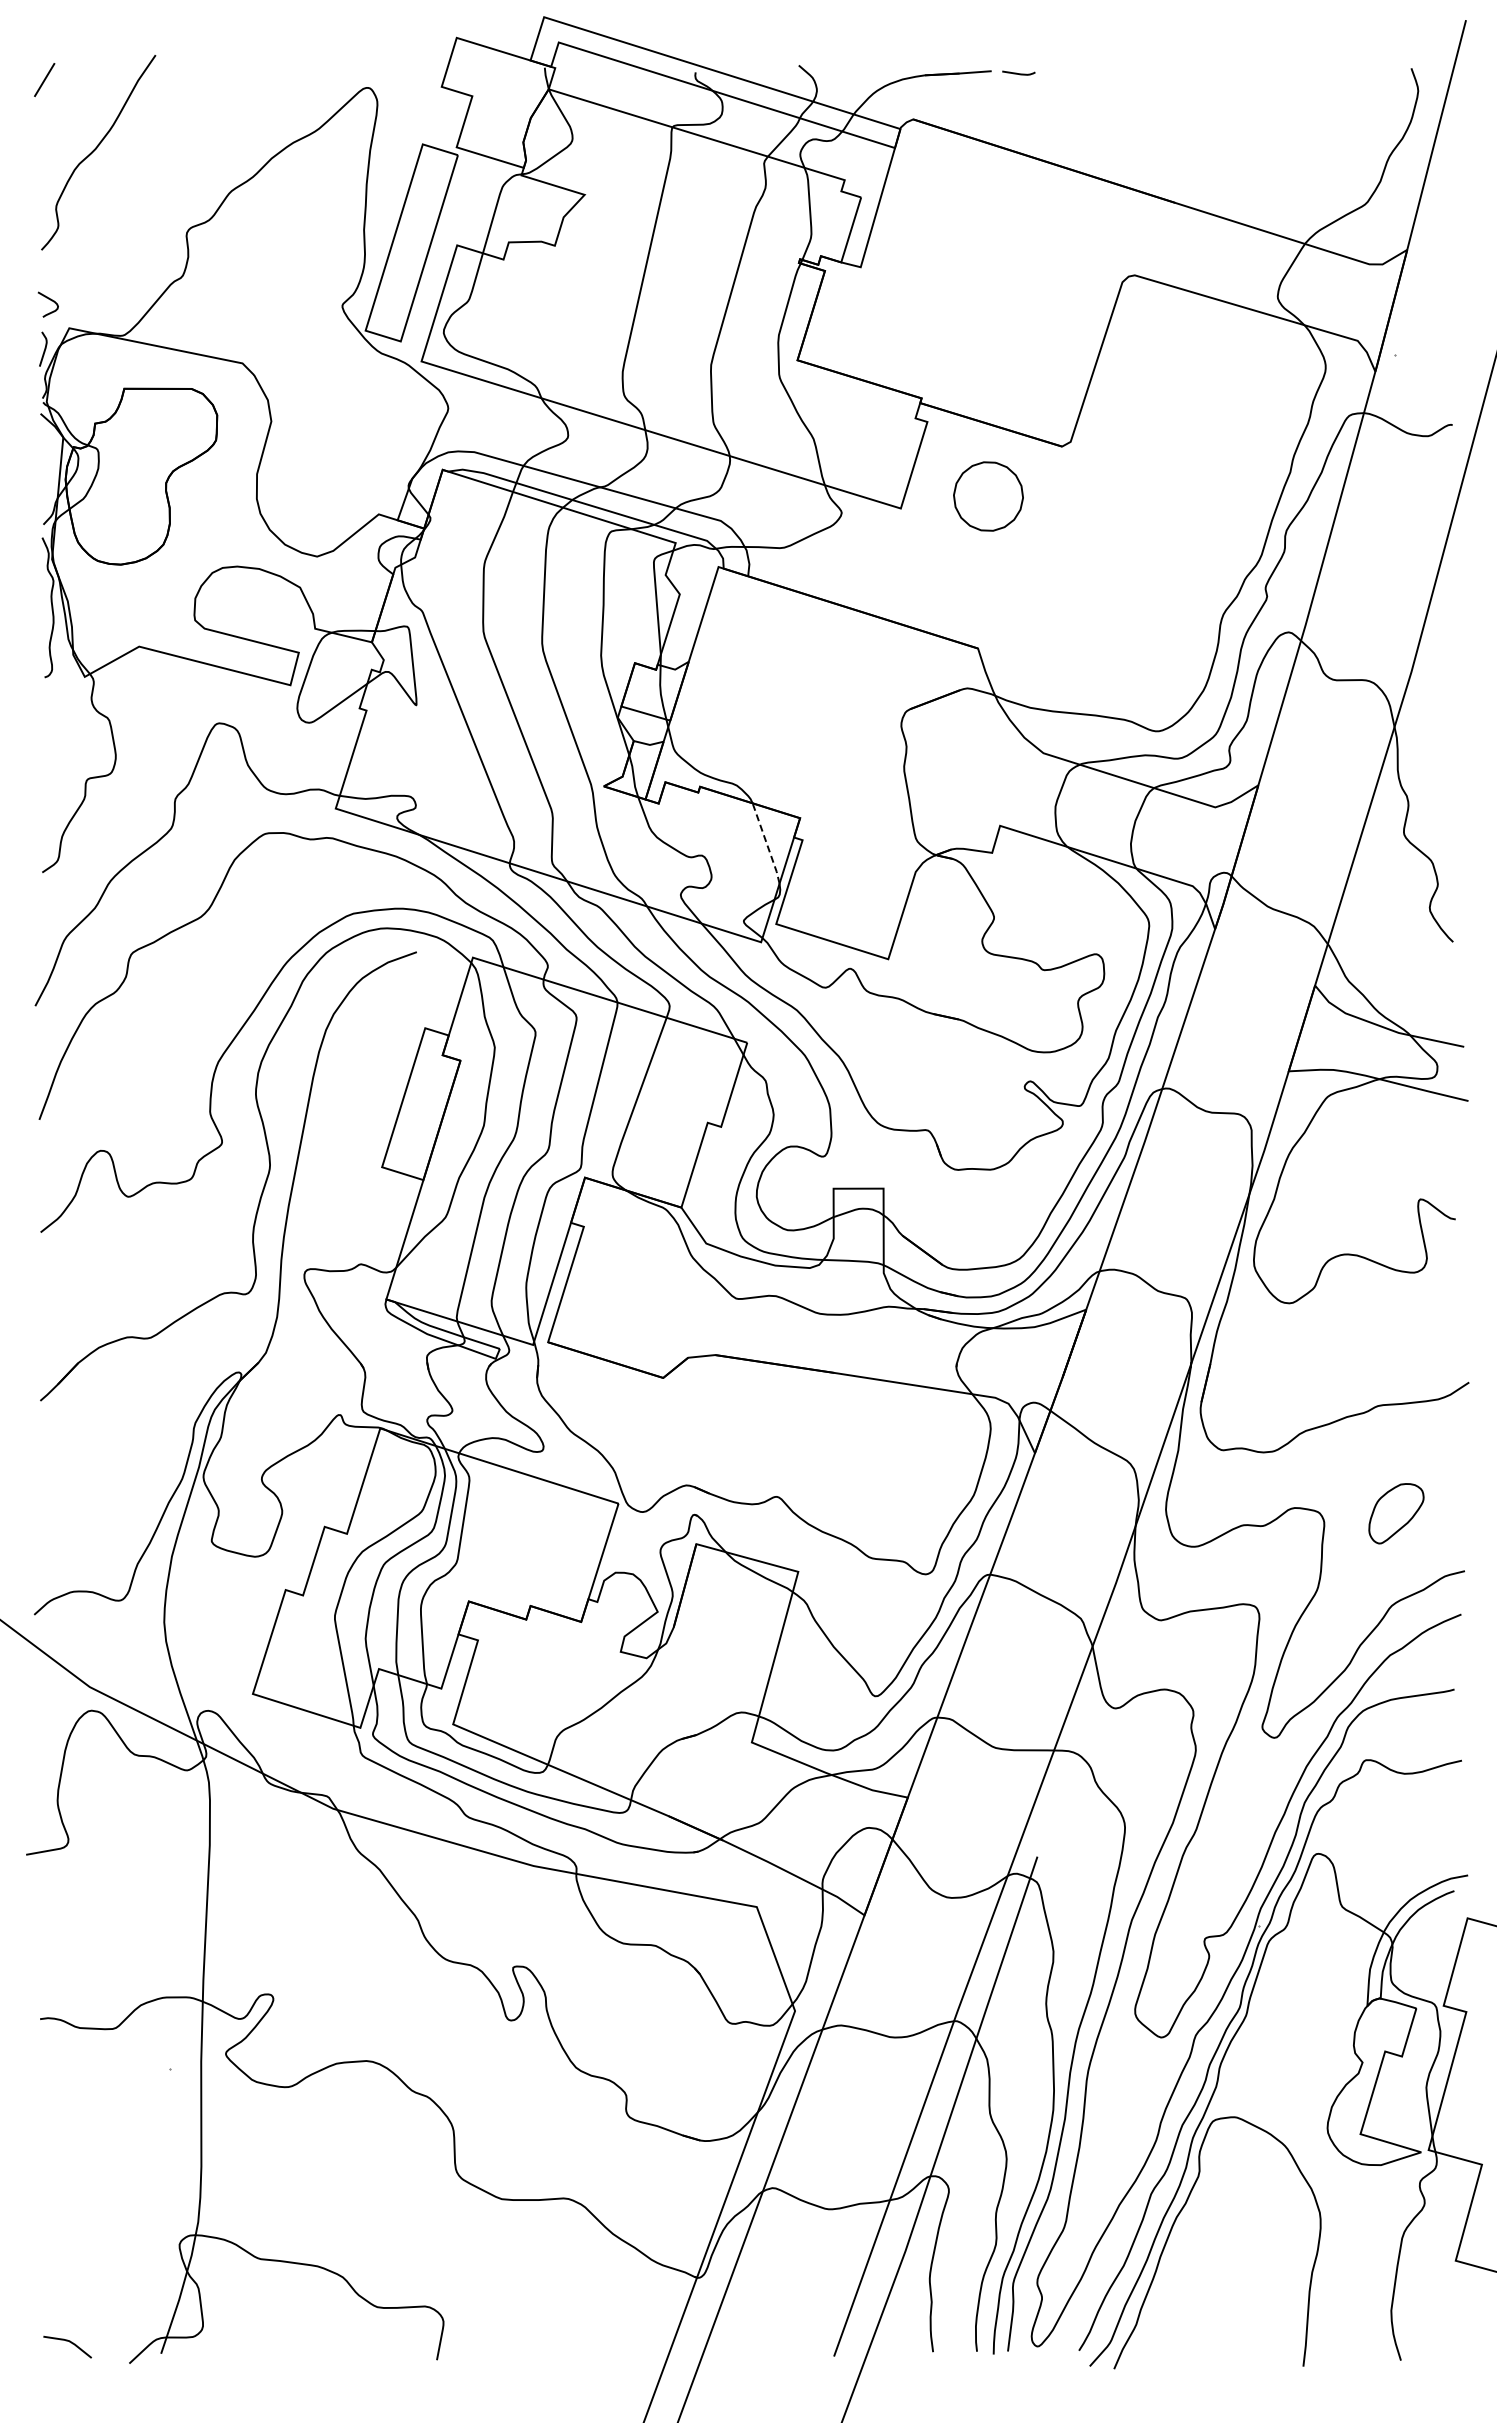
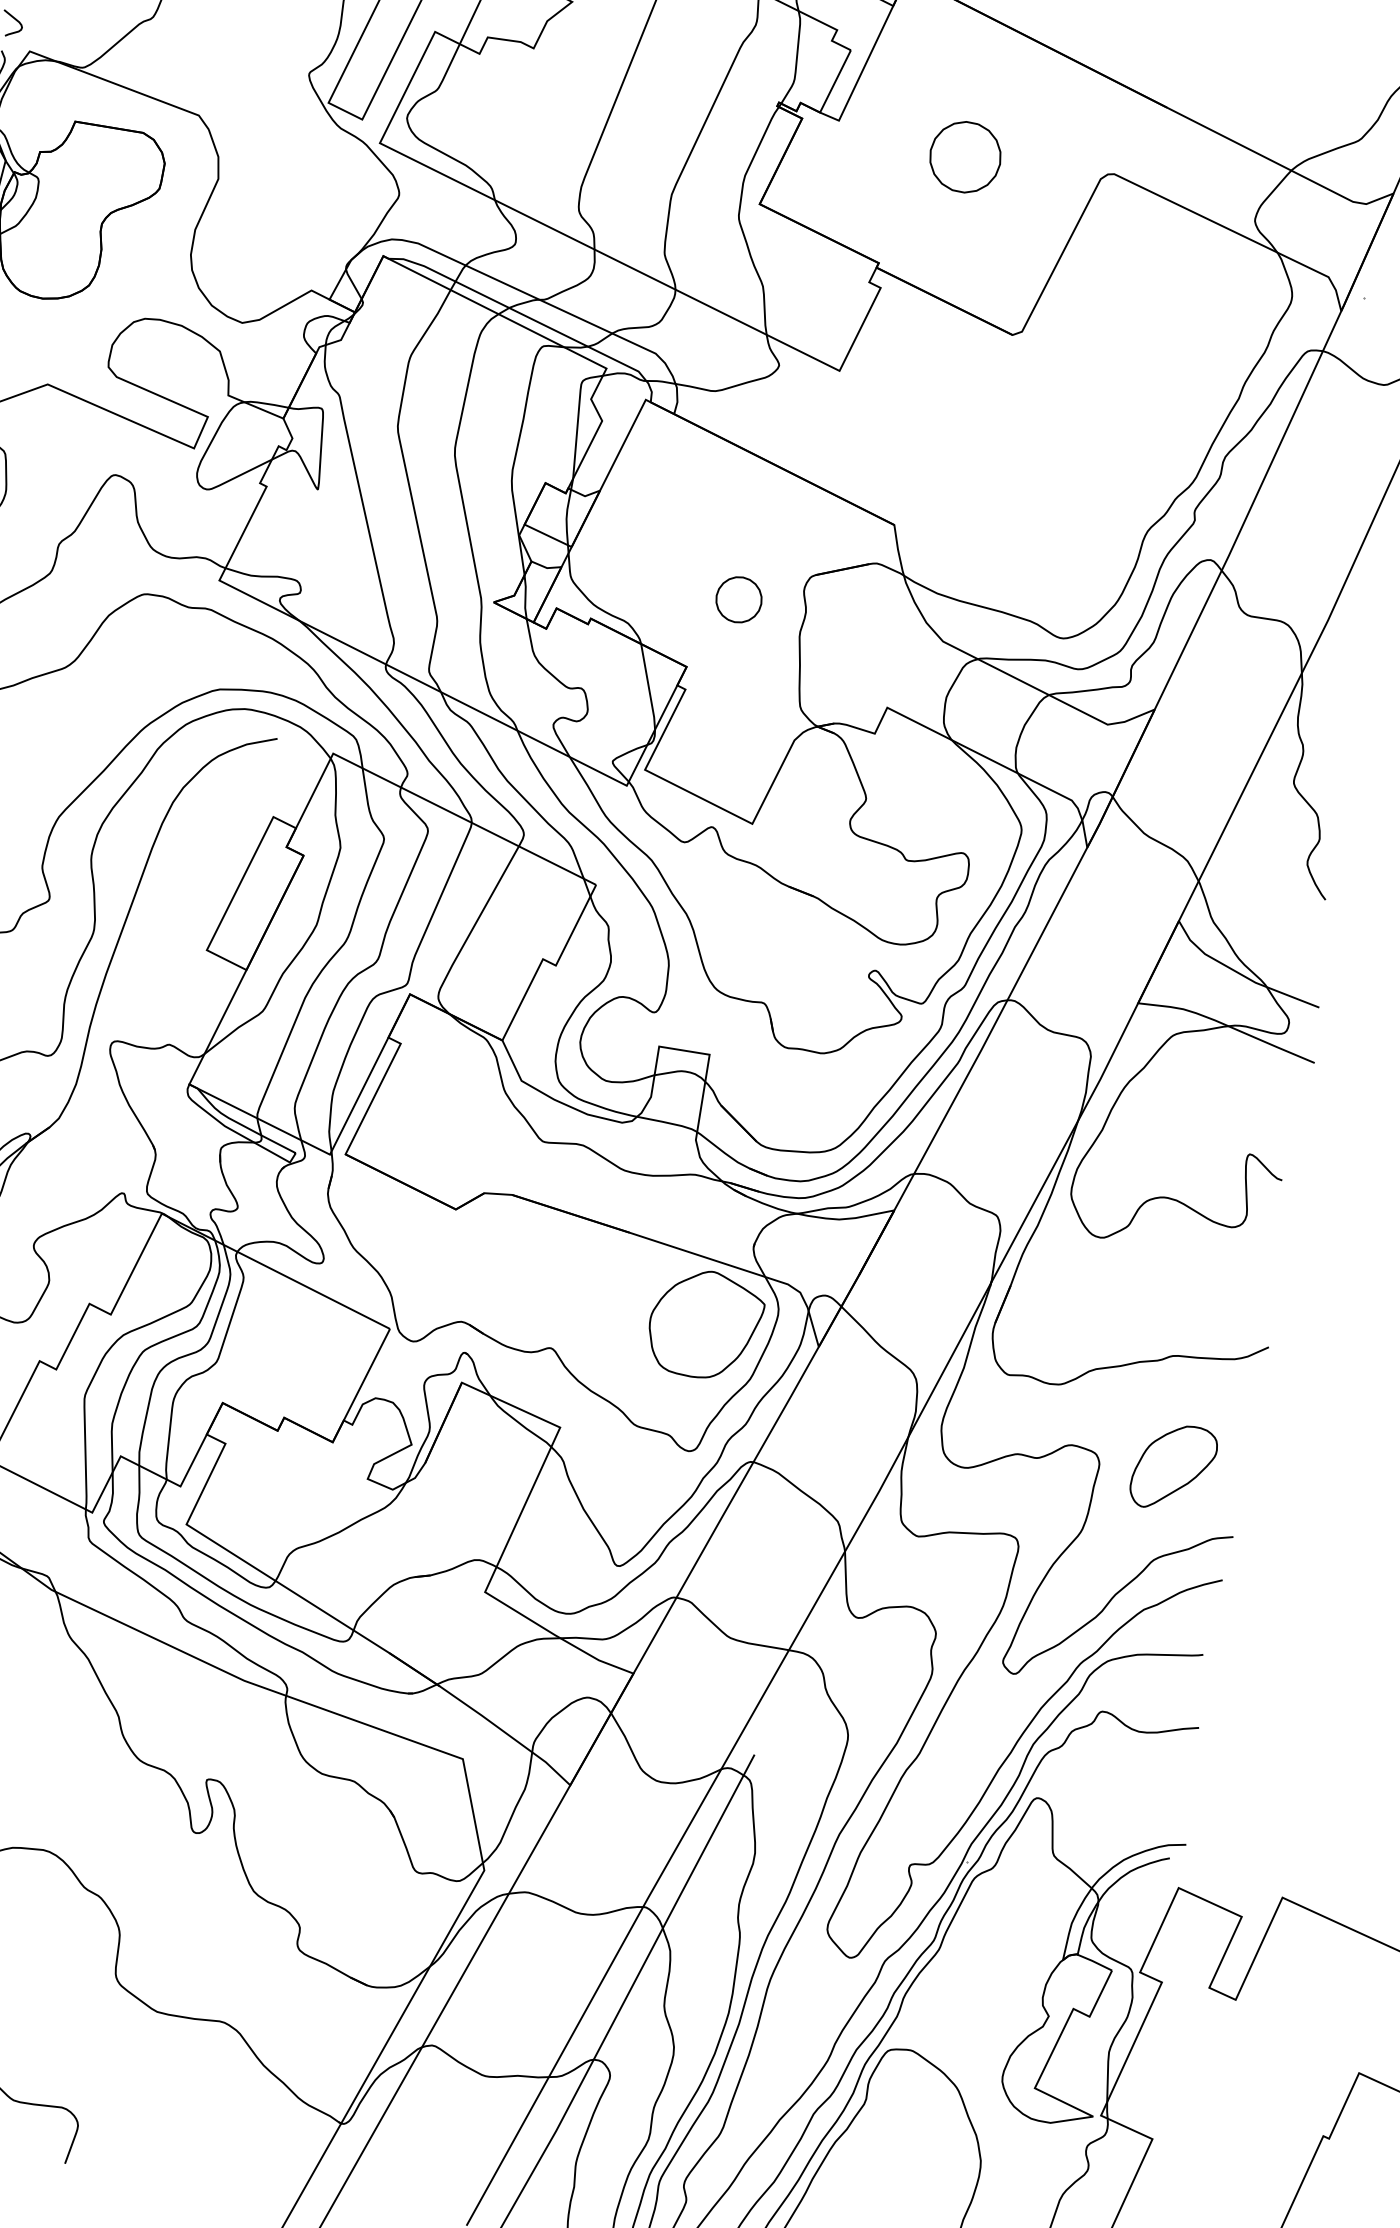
part: (988, 496) -> (965, 157), moved
part: (839, 745) -> (738, 600), added
line: (766, 843) -> (648, 686), dashed -> solid
part: (922, 1449) -> (705, 1324), added
part: (1396, 1513) -> (1173, 1467), size x1.43

